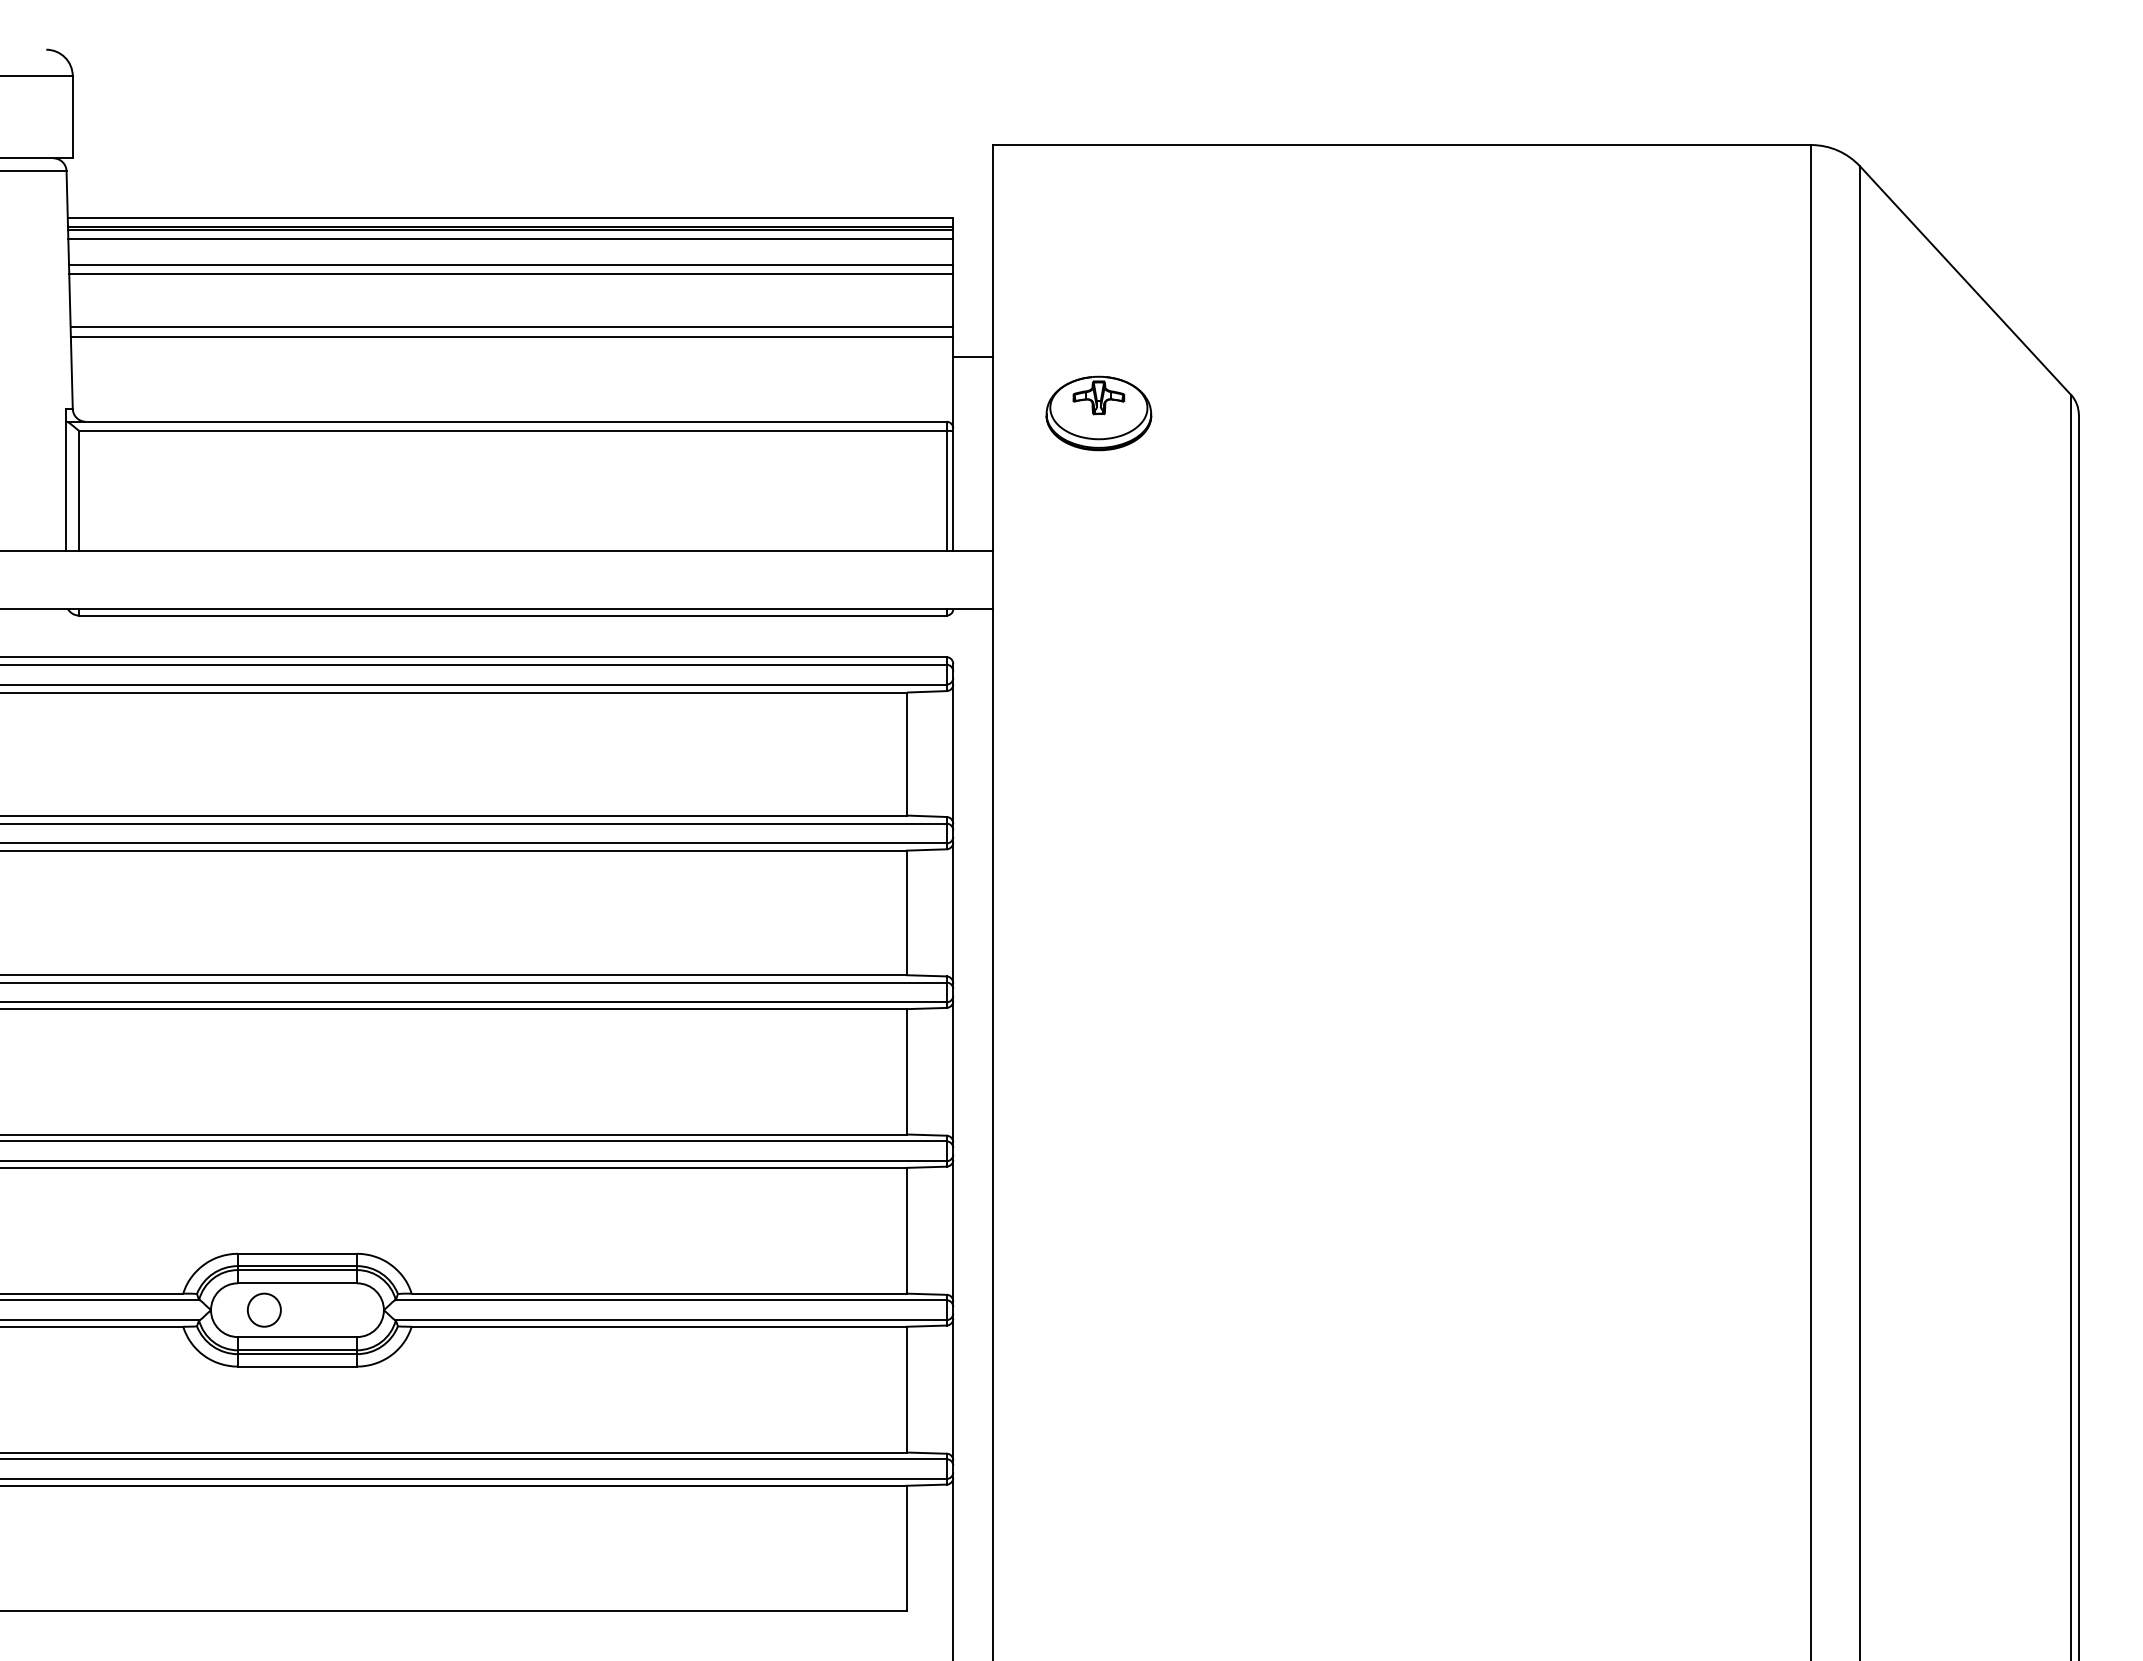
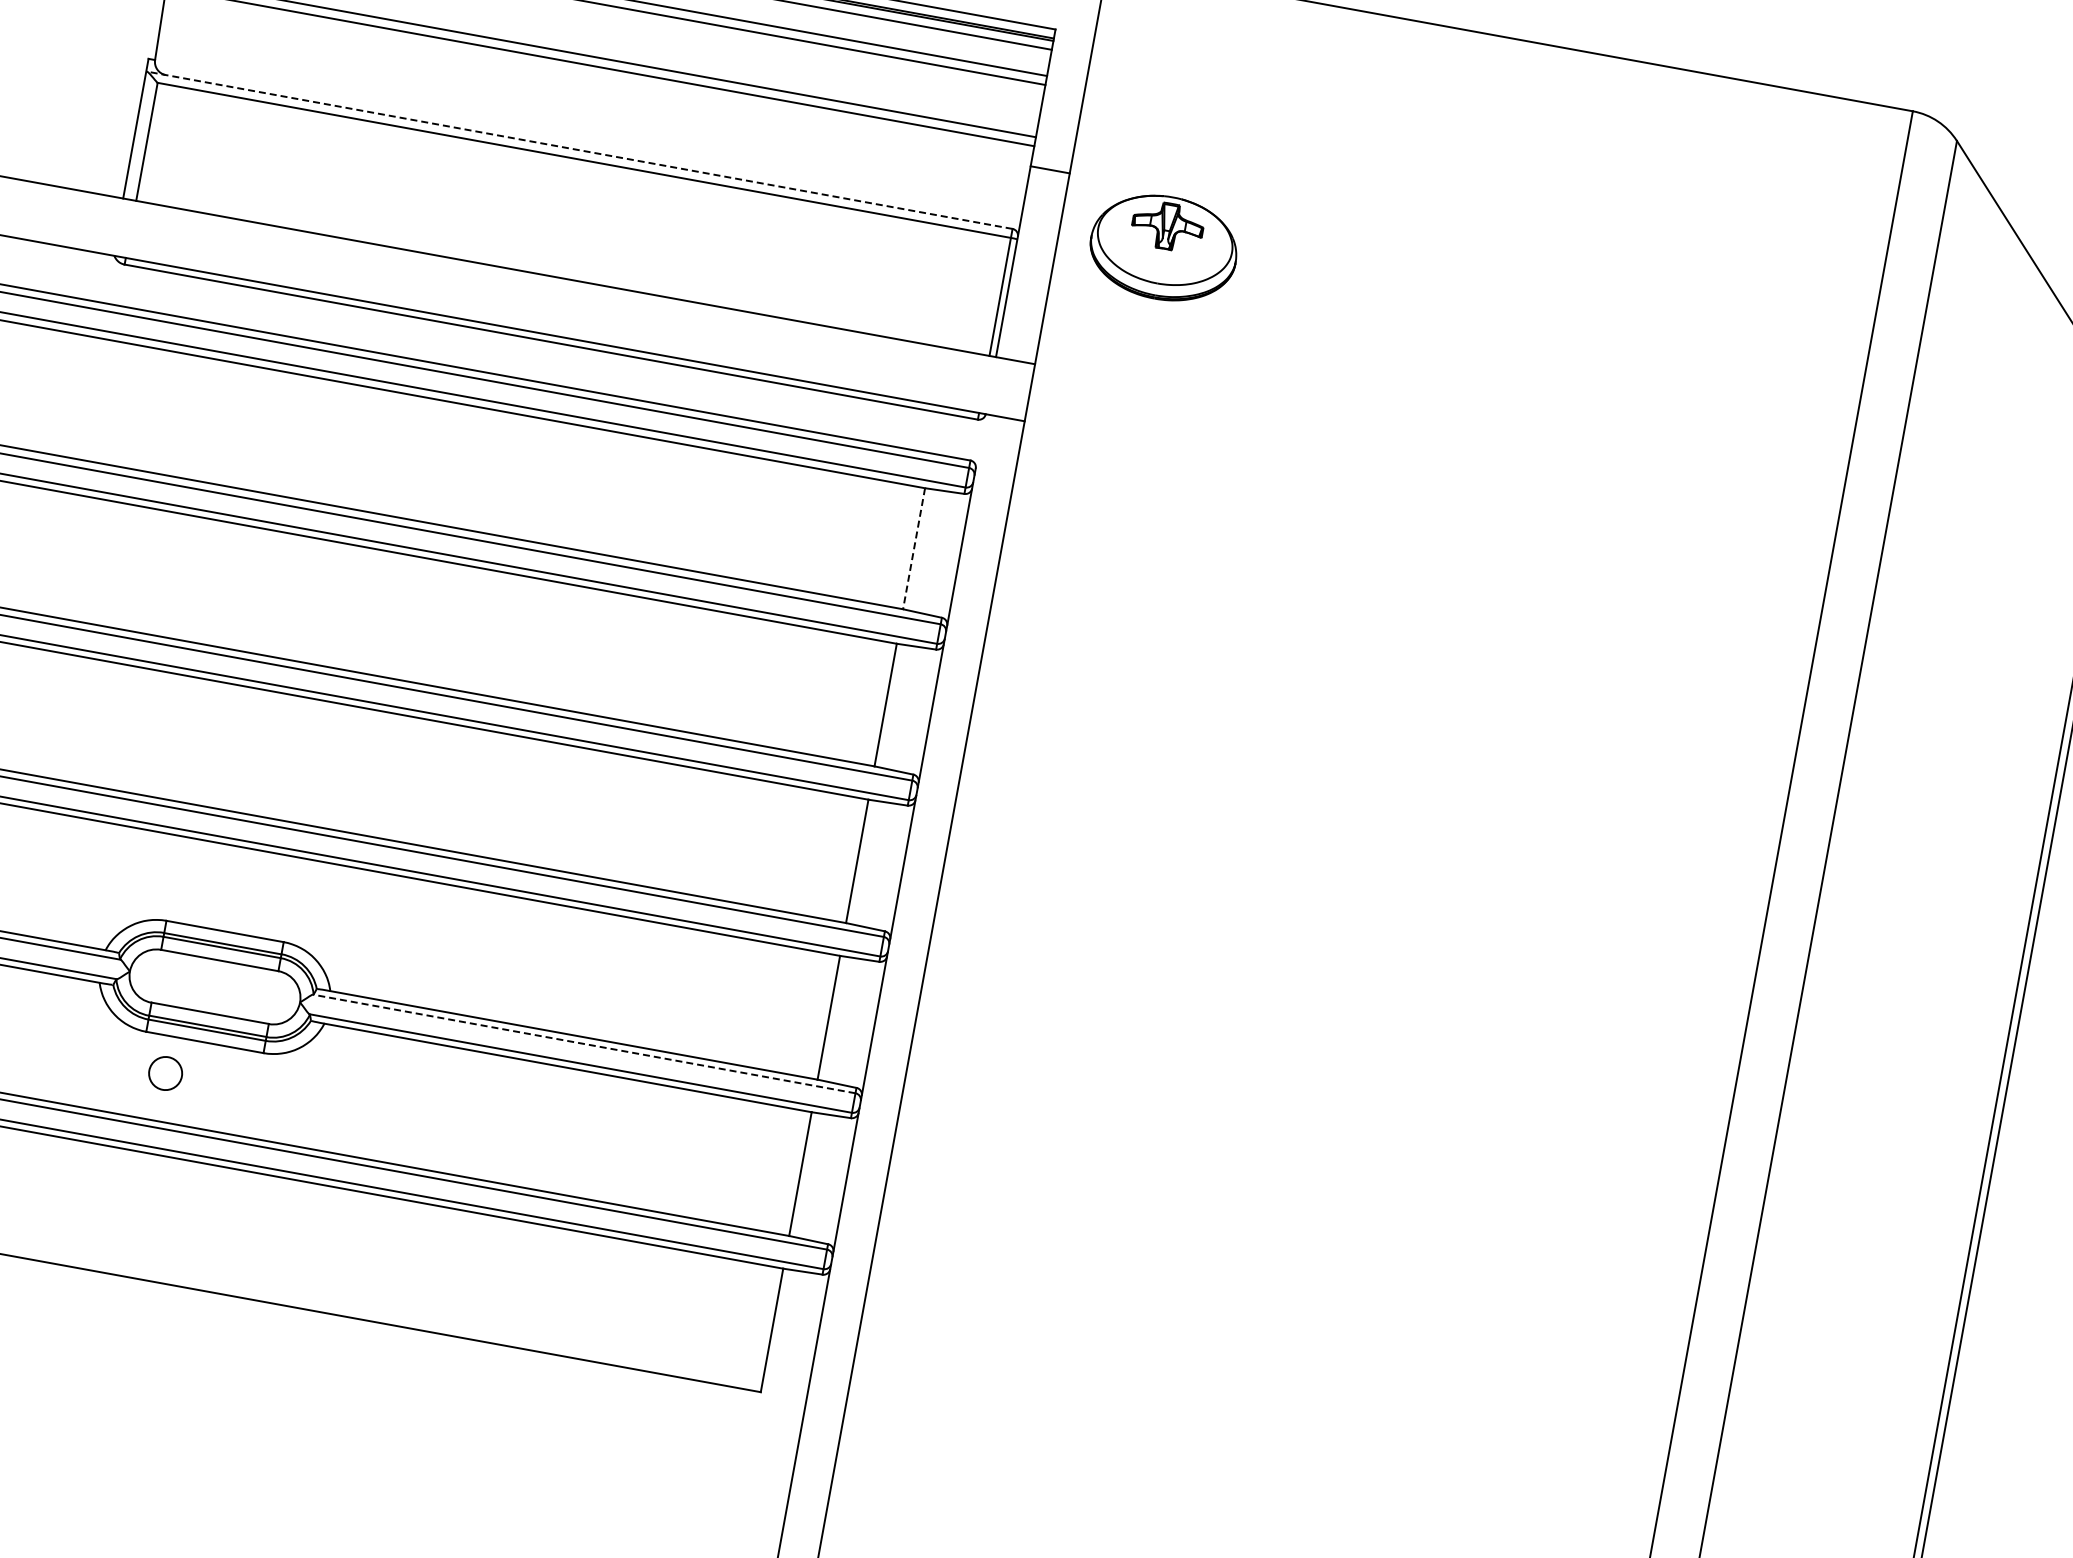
part: (1098, 413) -> (1163, 247), size x1.4
line: (505, 421) -> (578, 149), solid -> dashed
line: (906, 754) -> (913, 549), solid -> dashed
line: (670, 1300) -> (583, 1044), solid -> dashed
circle: (263, 1309) -> (164, 1072), moved

